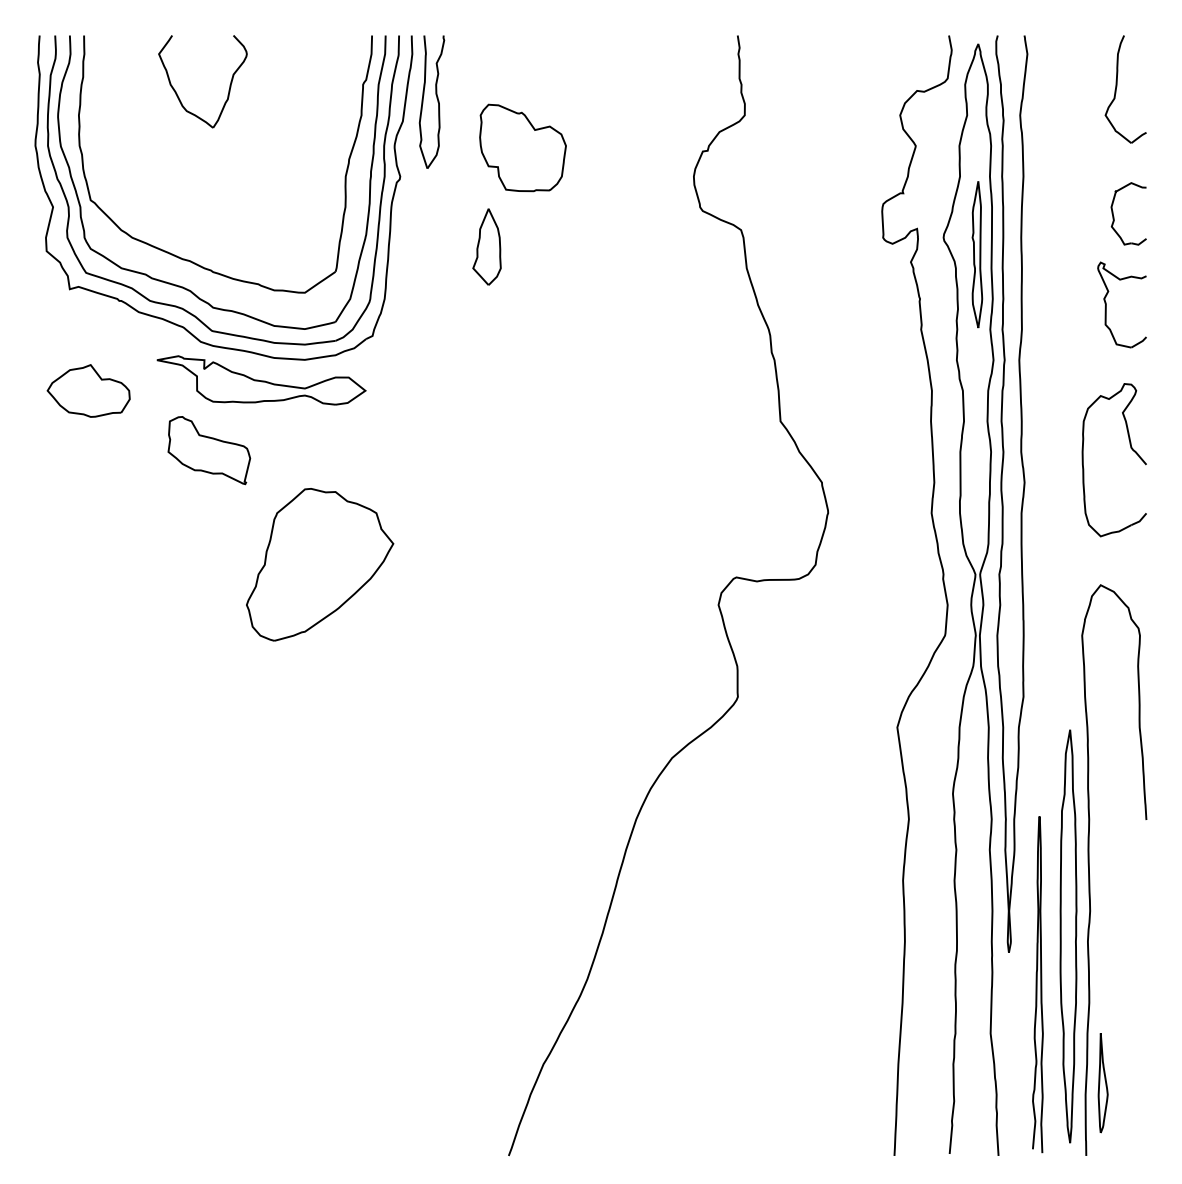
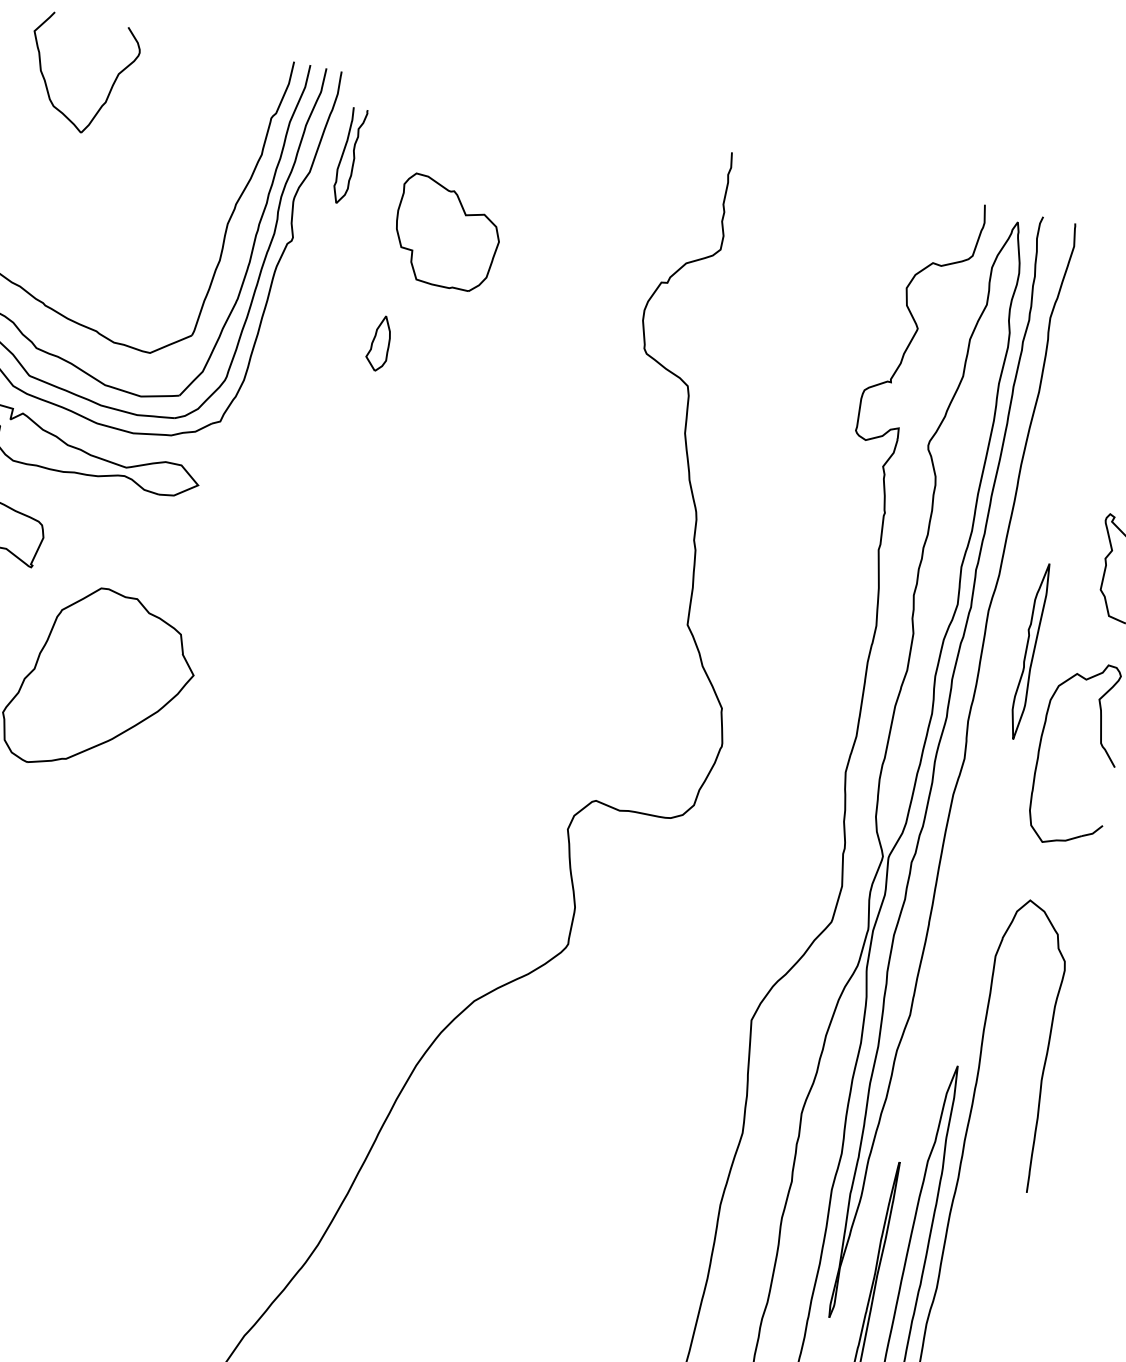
part: (431, 101) -> (348, 155), size x0.6
part: (486, 246) -> (378, 342), size x0.6
part: (977, 254) -> (1030, 651), moved

